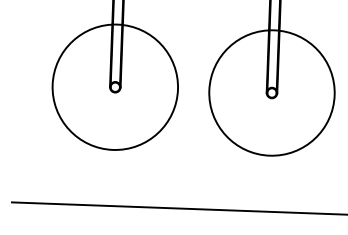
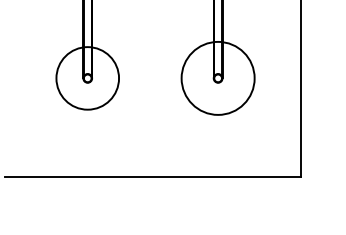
circle: (115, 87) -> (87, 78), size x0.6
circle: (271, 93) -> (217, 78), size x0.7

